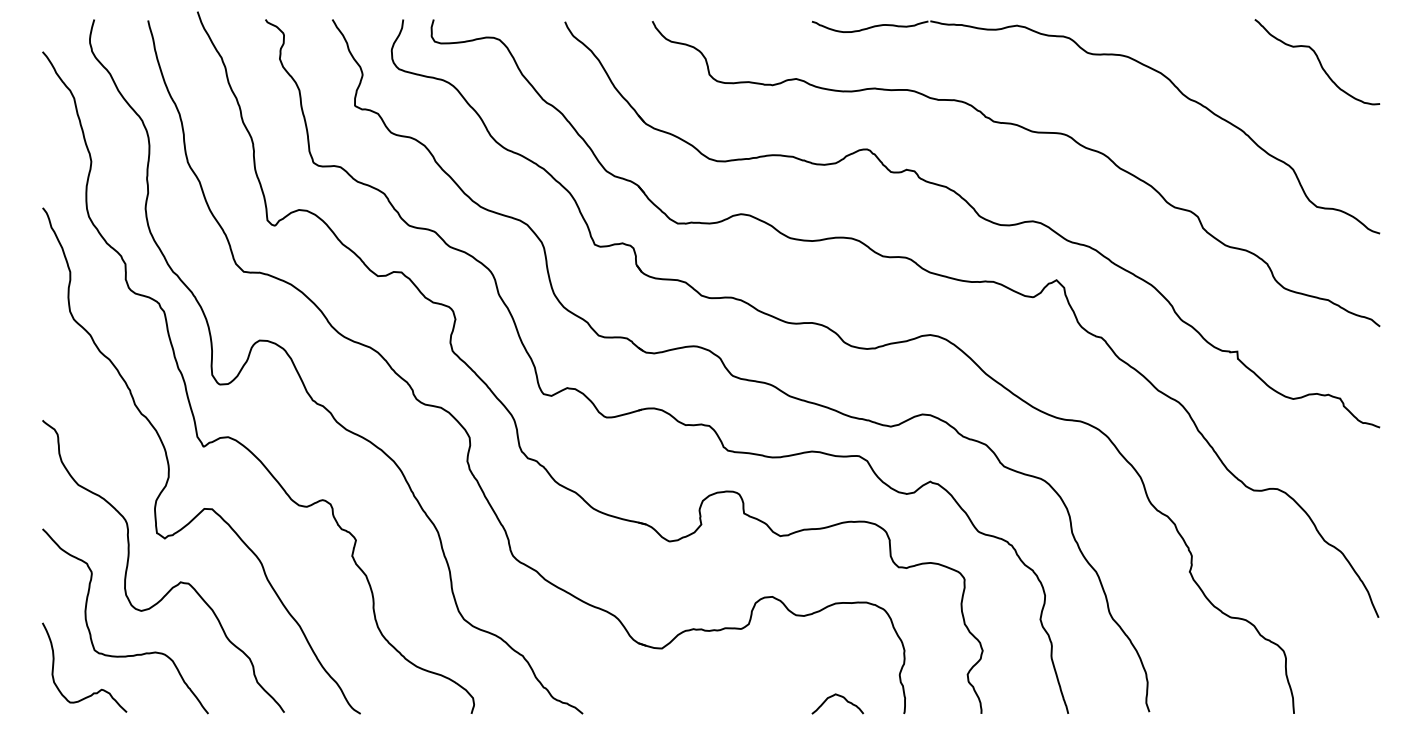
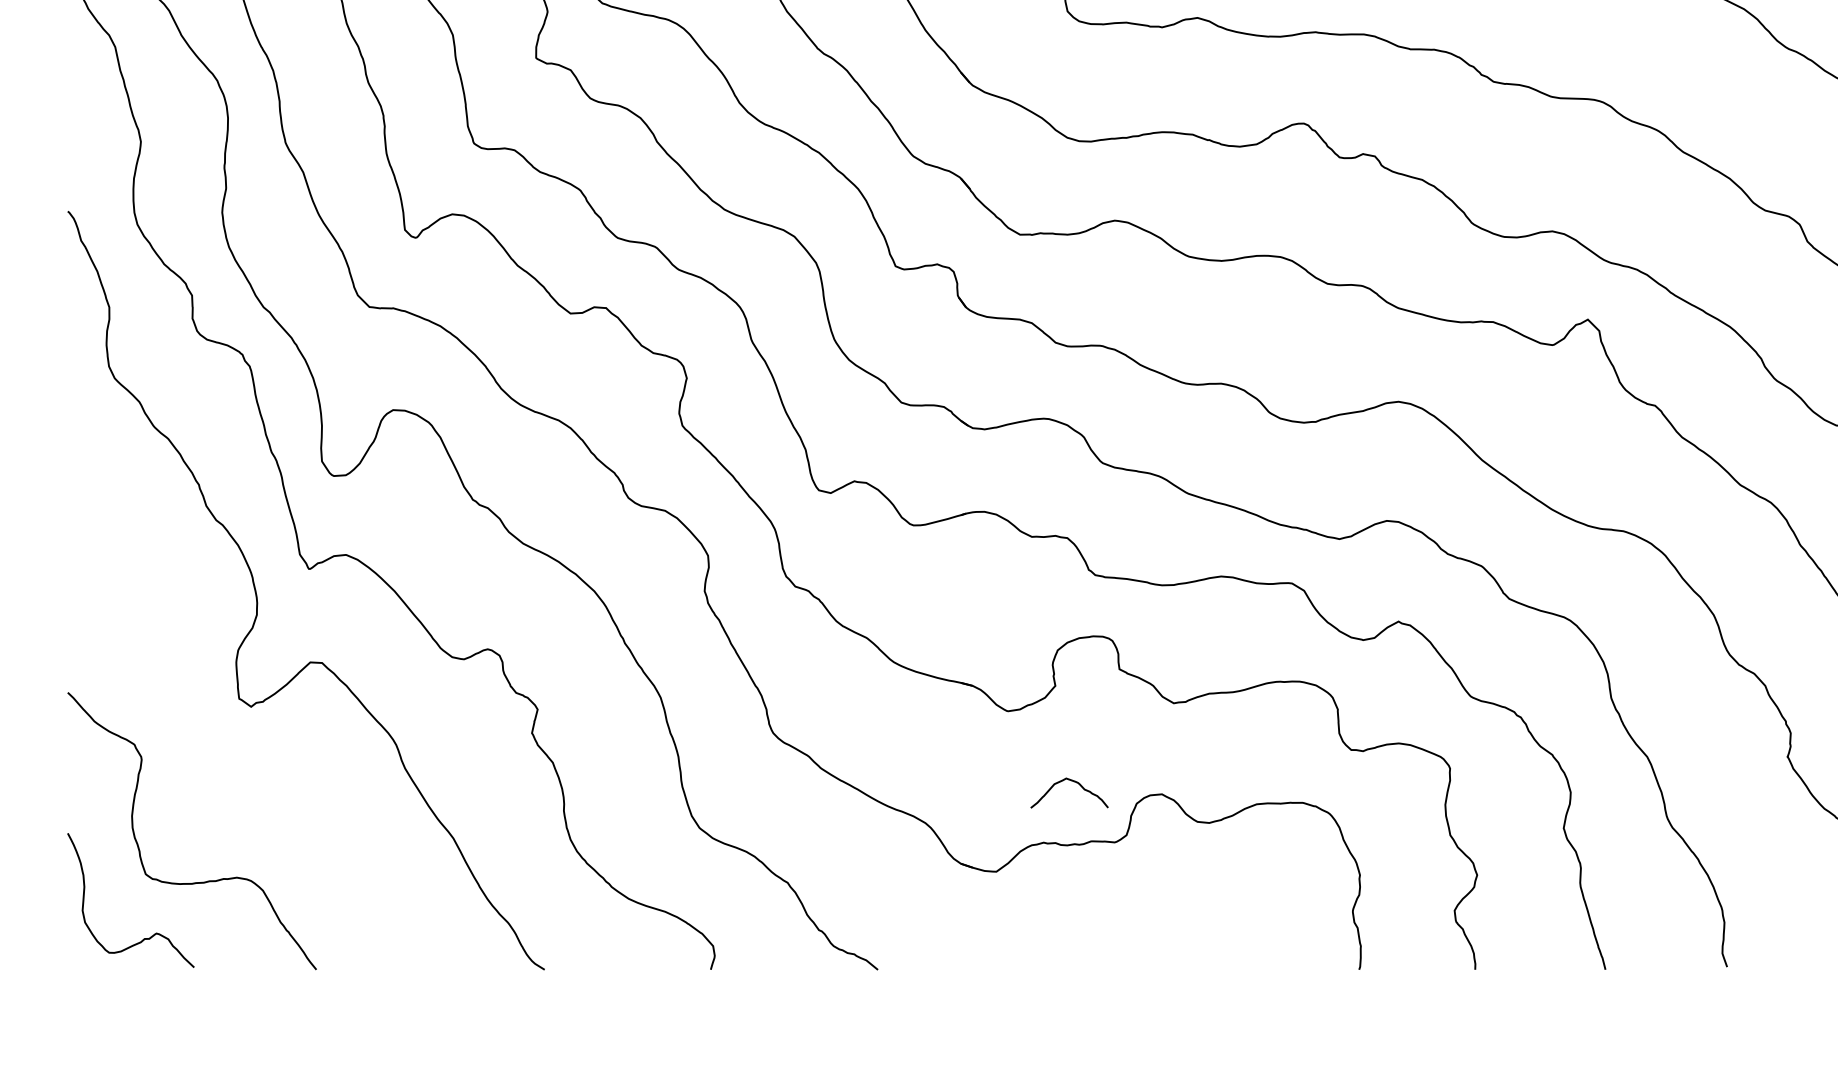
curve: (172, 586) -> (262, 778), removed
curve: (838, 696) -> (1070, 781), moved

